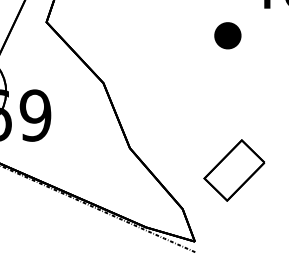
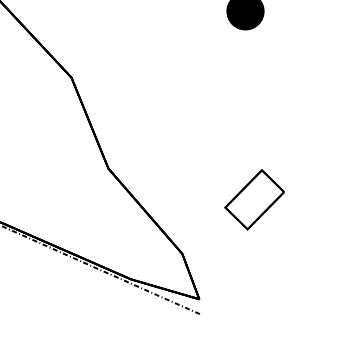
part: (234, 170) -> (254, 199), size x0.7

